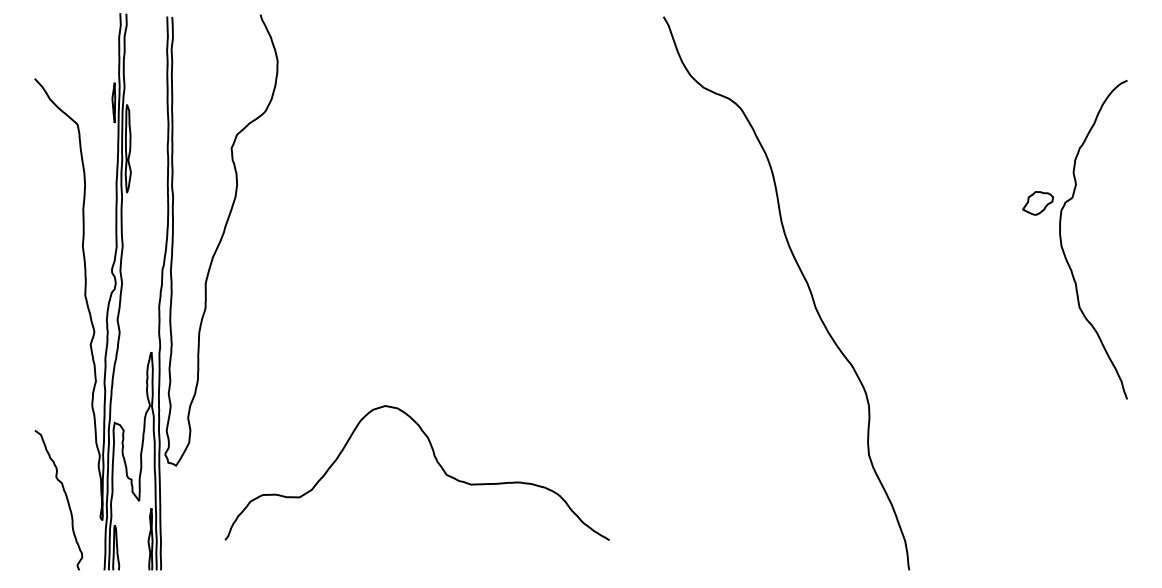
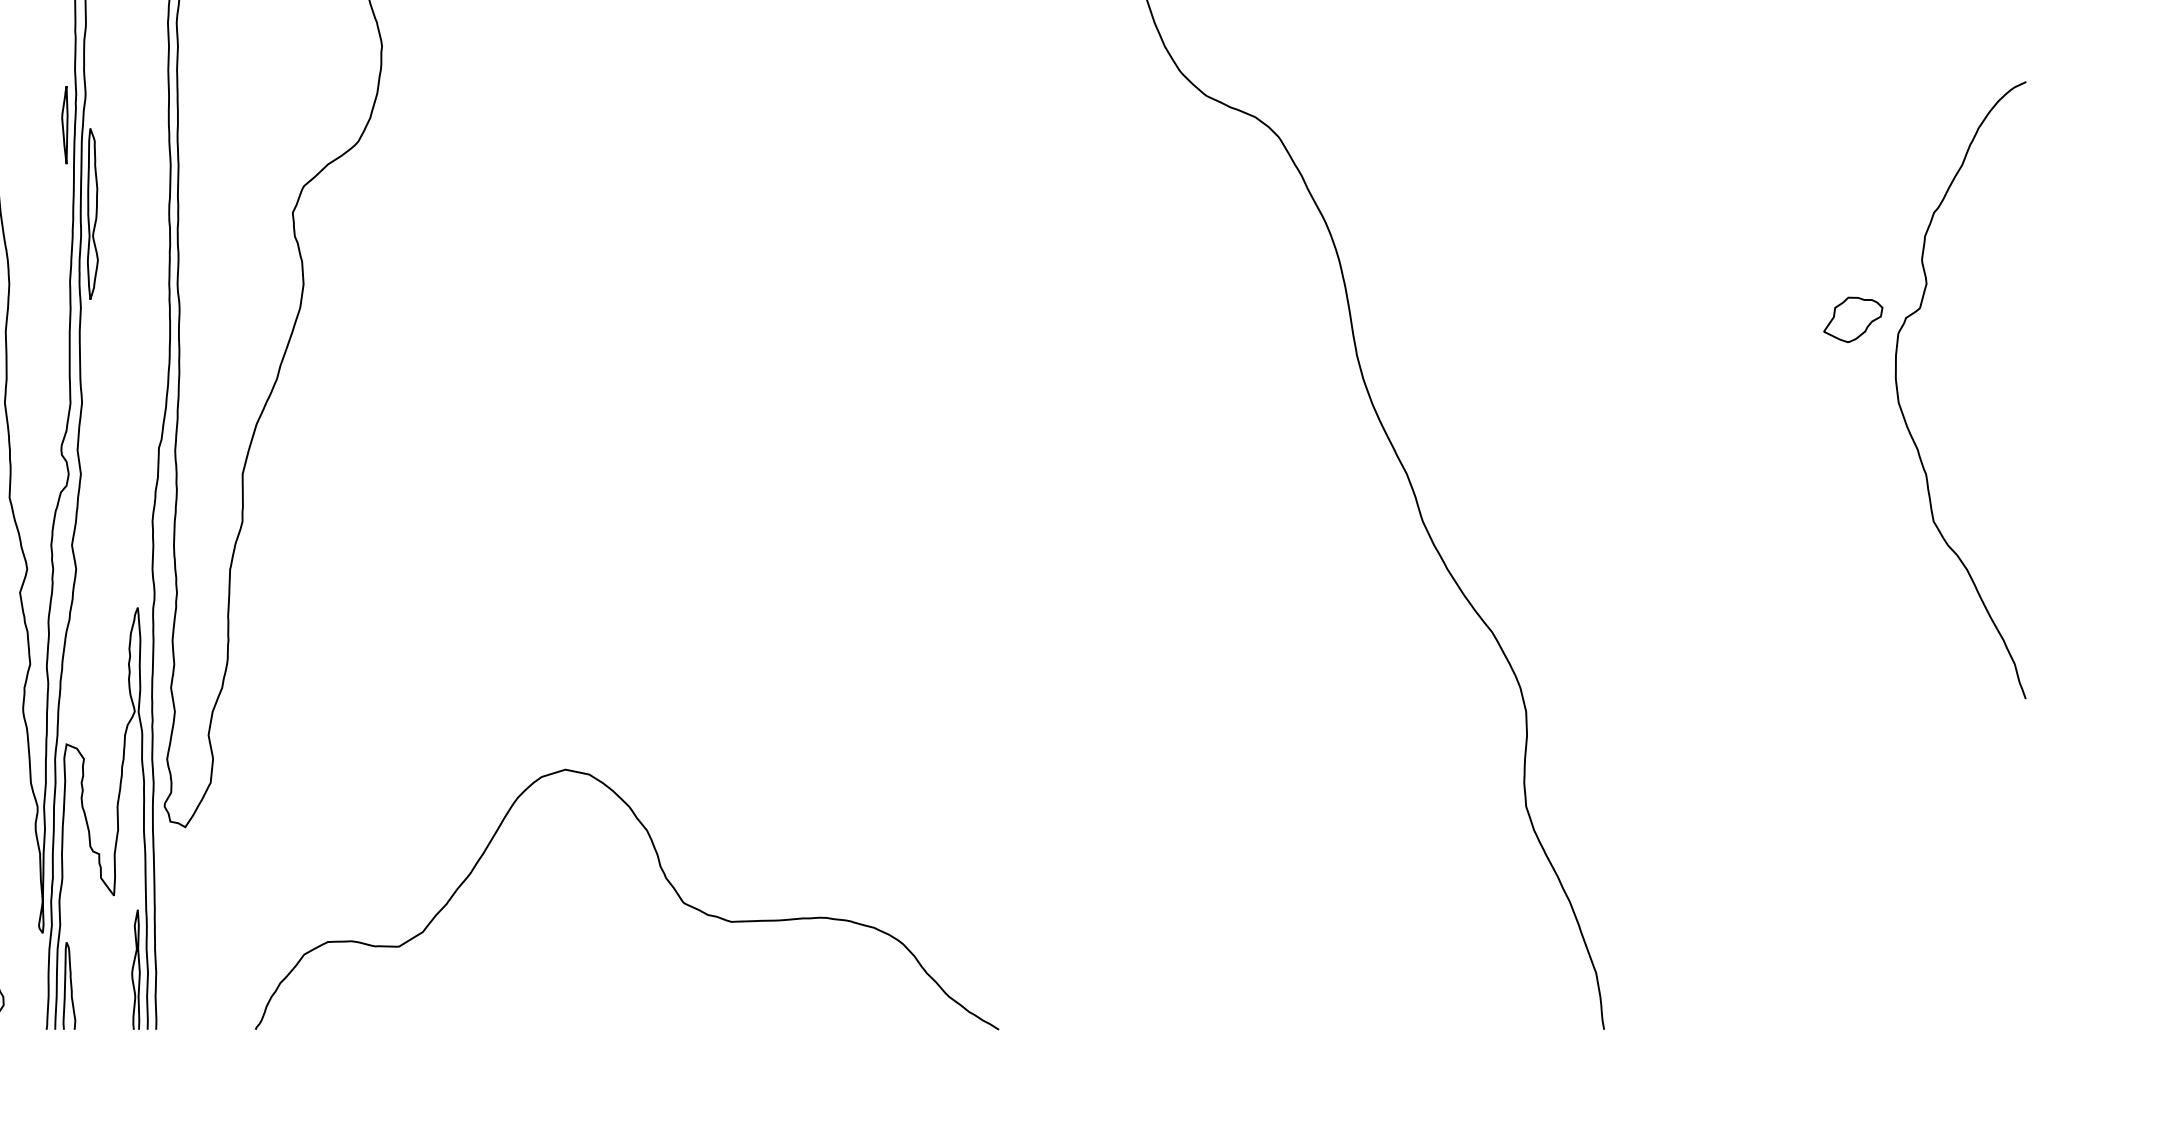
curve: (436, 462) -> (664, 879), moved

